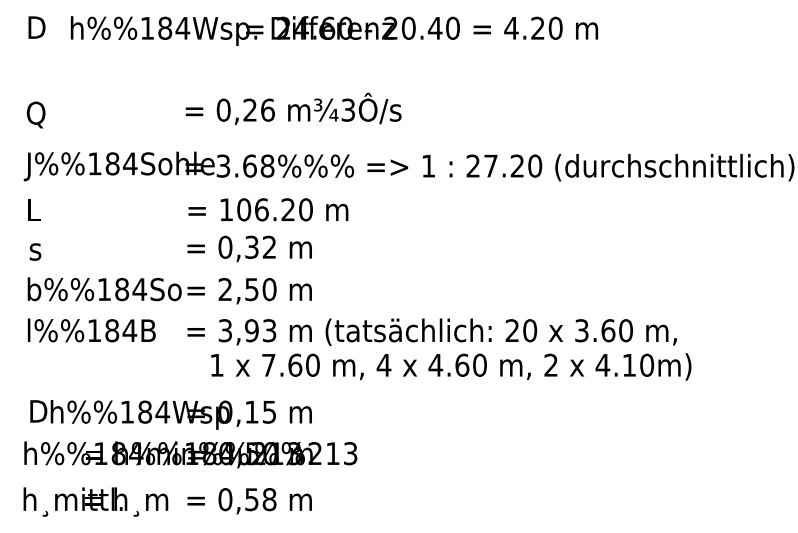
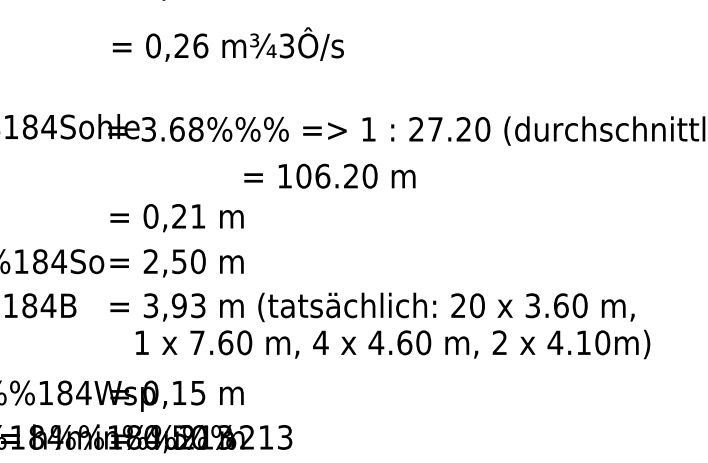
text: (293, 108) -> (228, 44), moved
text: (268, 209) -> (329, 175), moved
text: (260, 246) -> (188, 215), 0,32 -> 0,21

